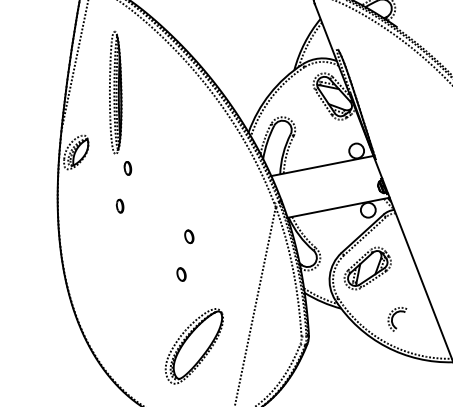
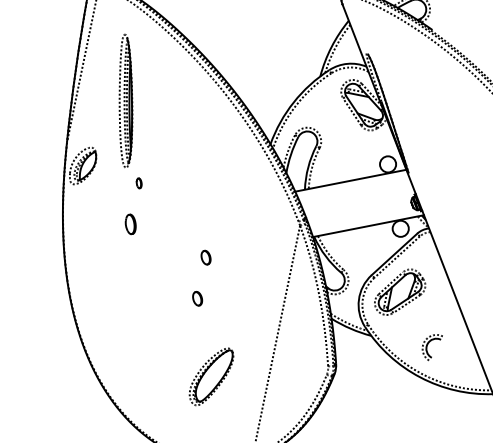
part: (127, 168) -> (138, 183), size x0.7
part: (119, 206) -> (130, 224), size x1.4
part: (194, 346) -> (211, 376), size x0.7

